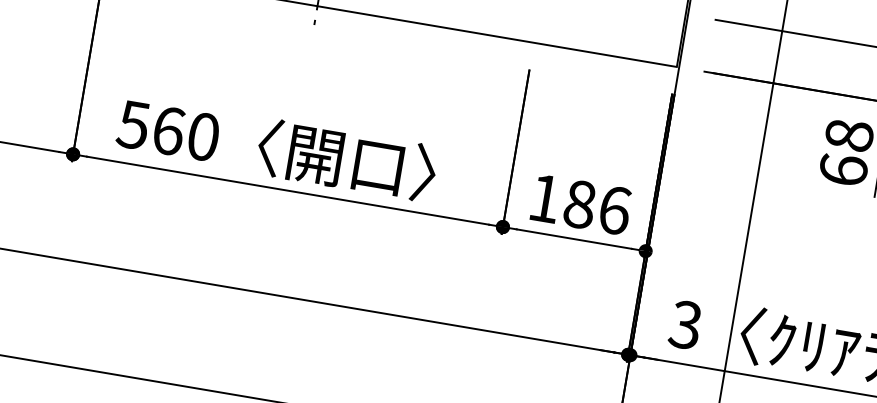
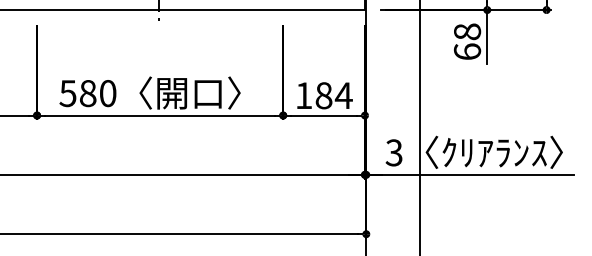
text: (169, 131) -> (88, 93), 560 -> 580
text: (614, 209) -> (343, 95), 186 -> 184

